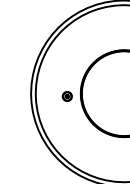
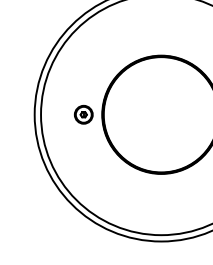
part: (67, 96) -> (83, 114), size x1.43

